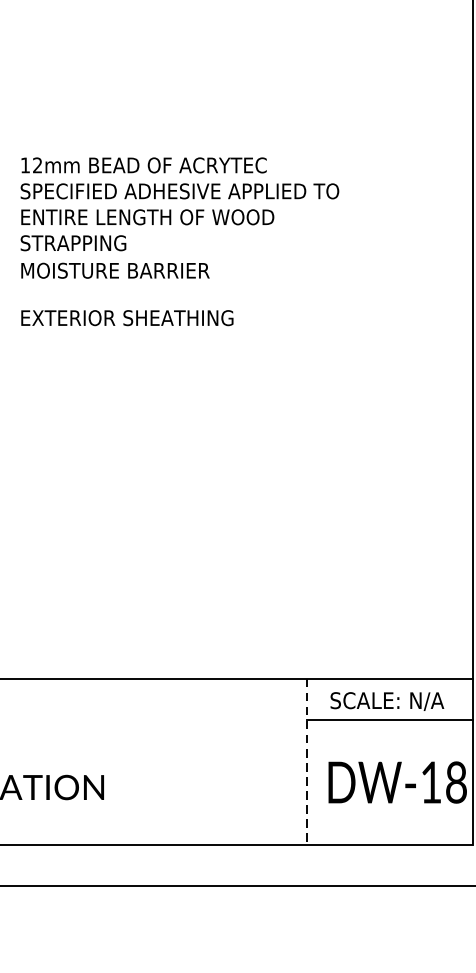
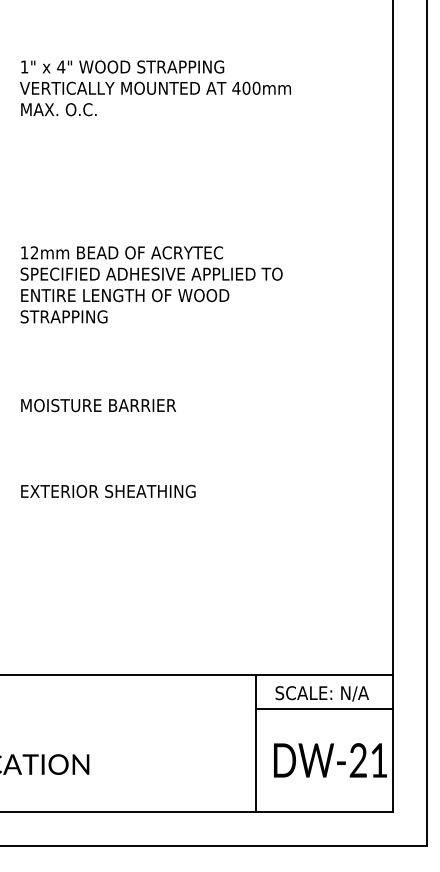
text: (115, 270) -> (98, 405), moved
text: (127, 316) -> (108, 490), moved
line: (306, 761) -> (255, 743), dashed -> solid
text: (443, 782) -> (368, 760), DW-18 -> DW-21

